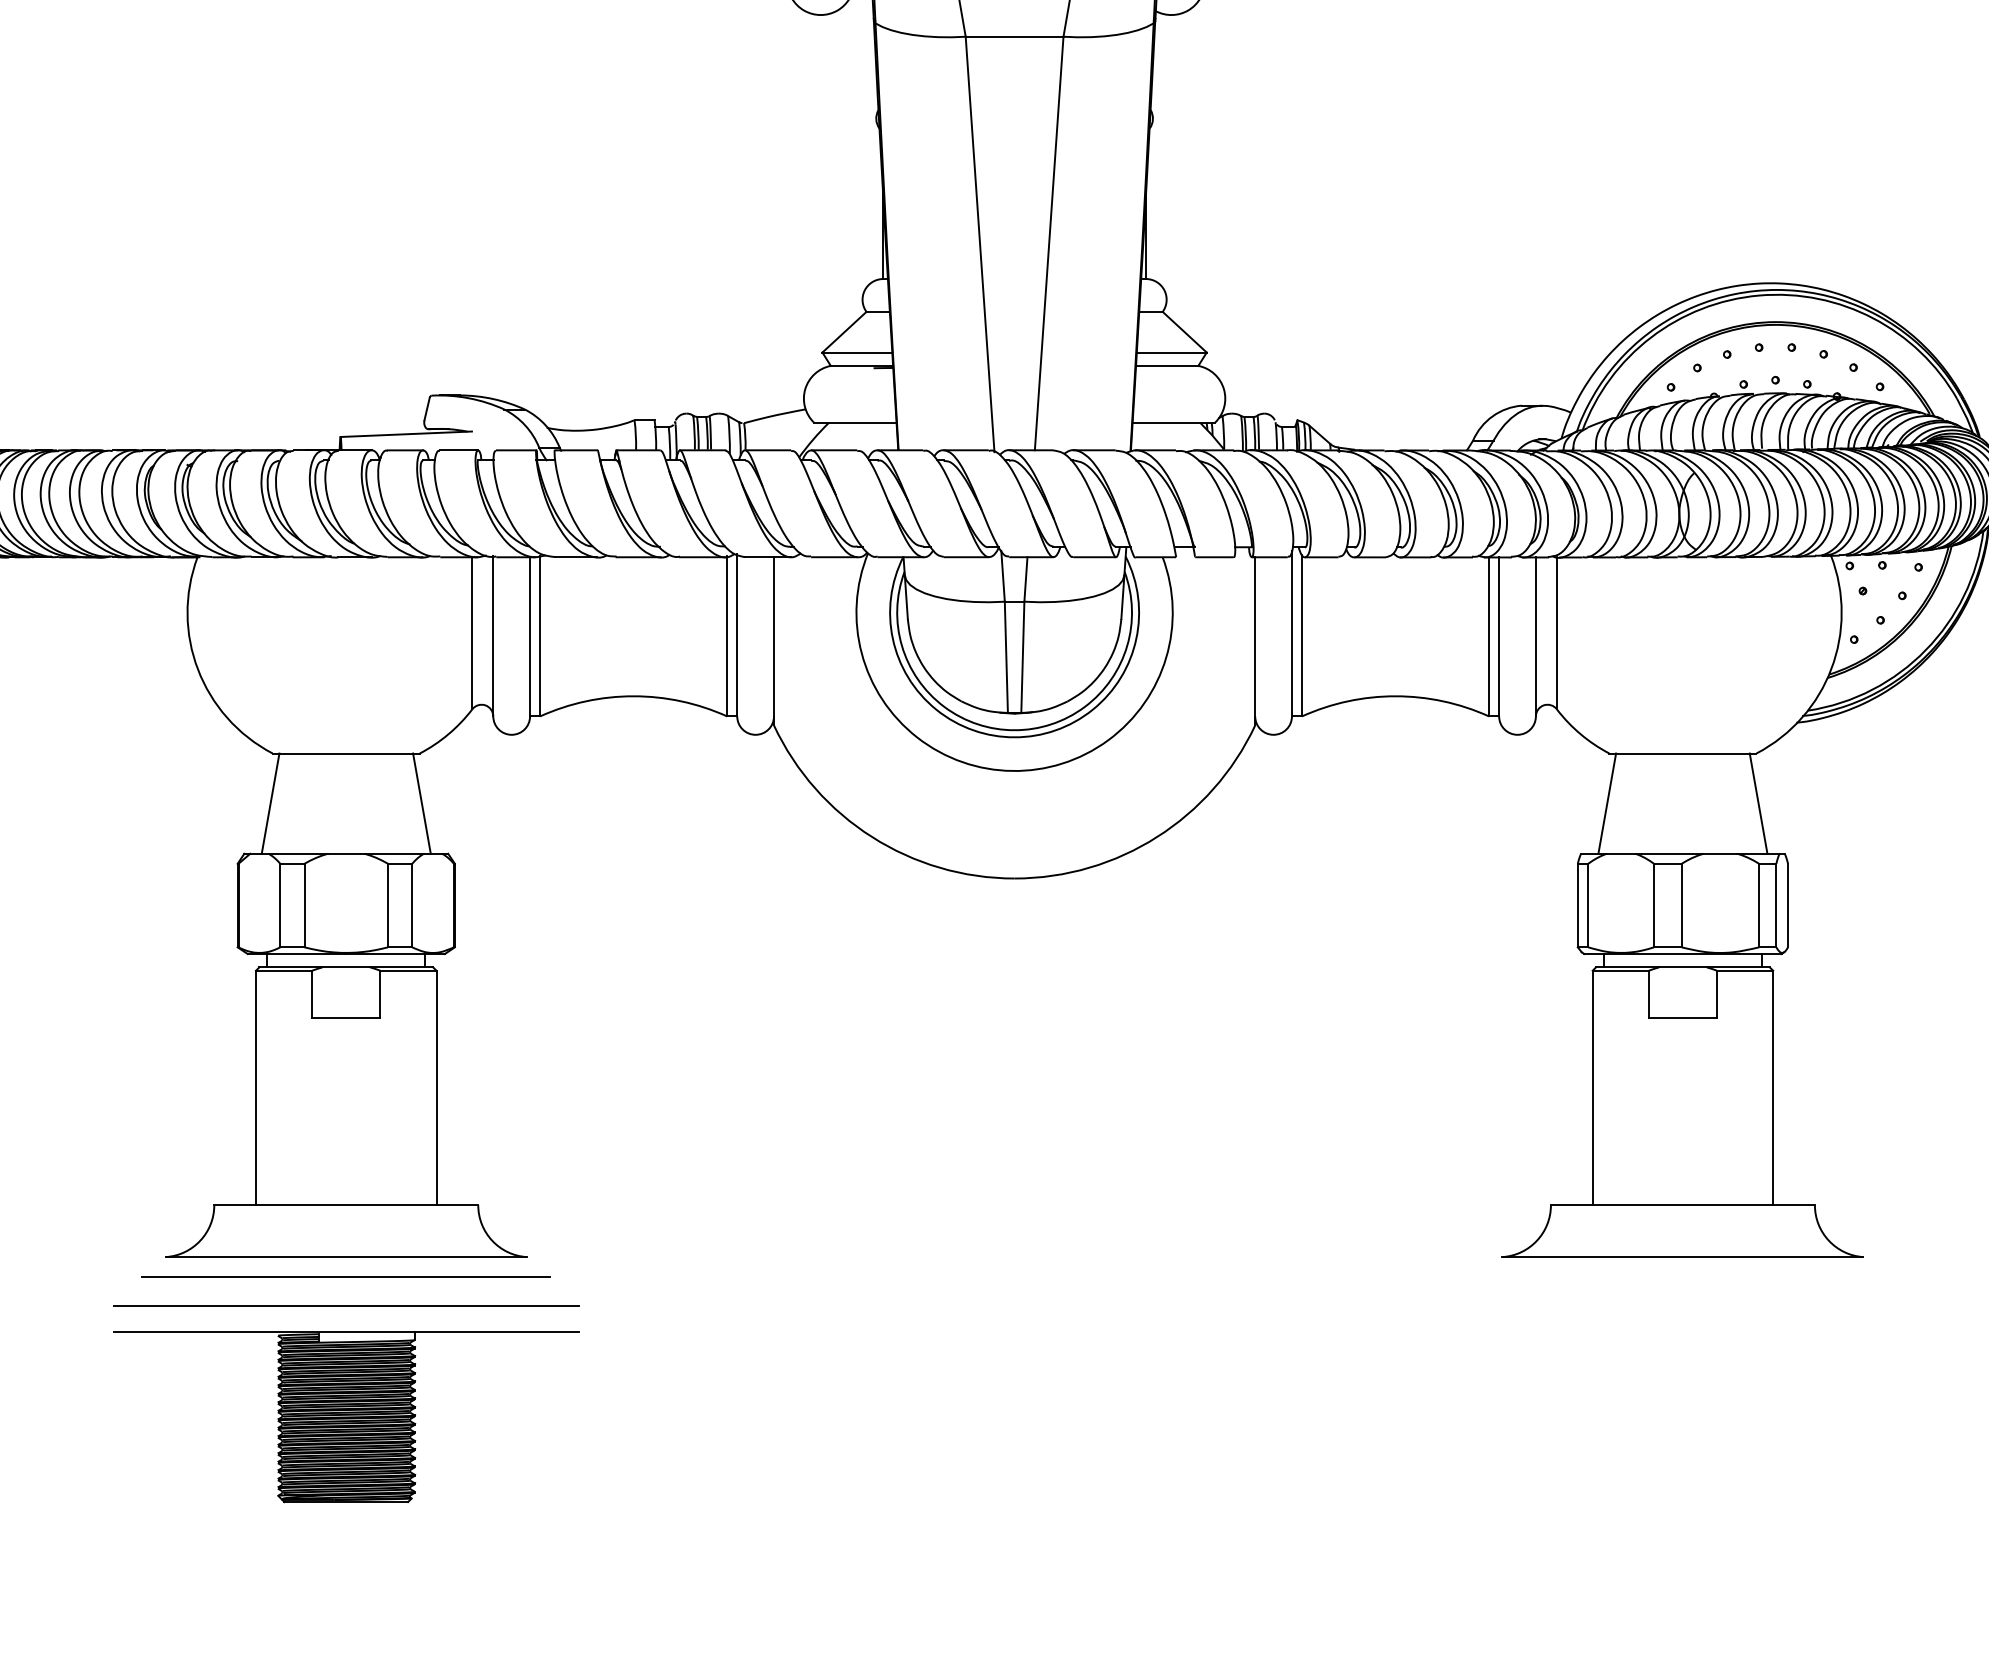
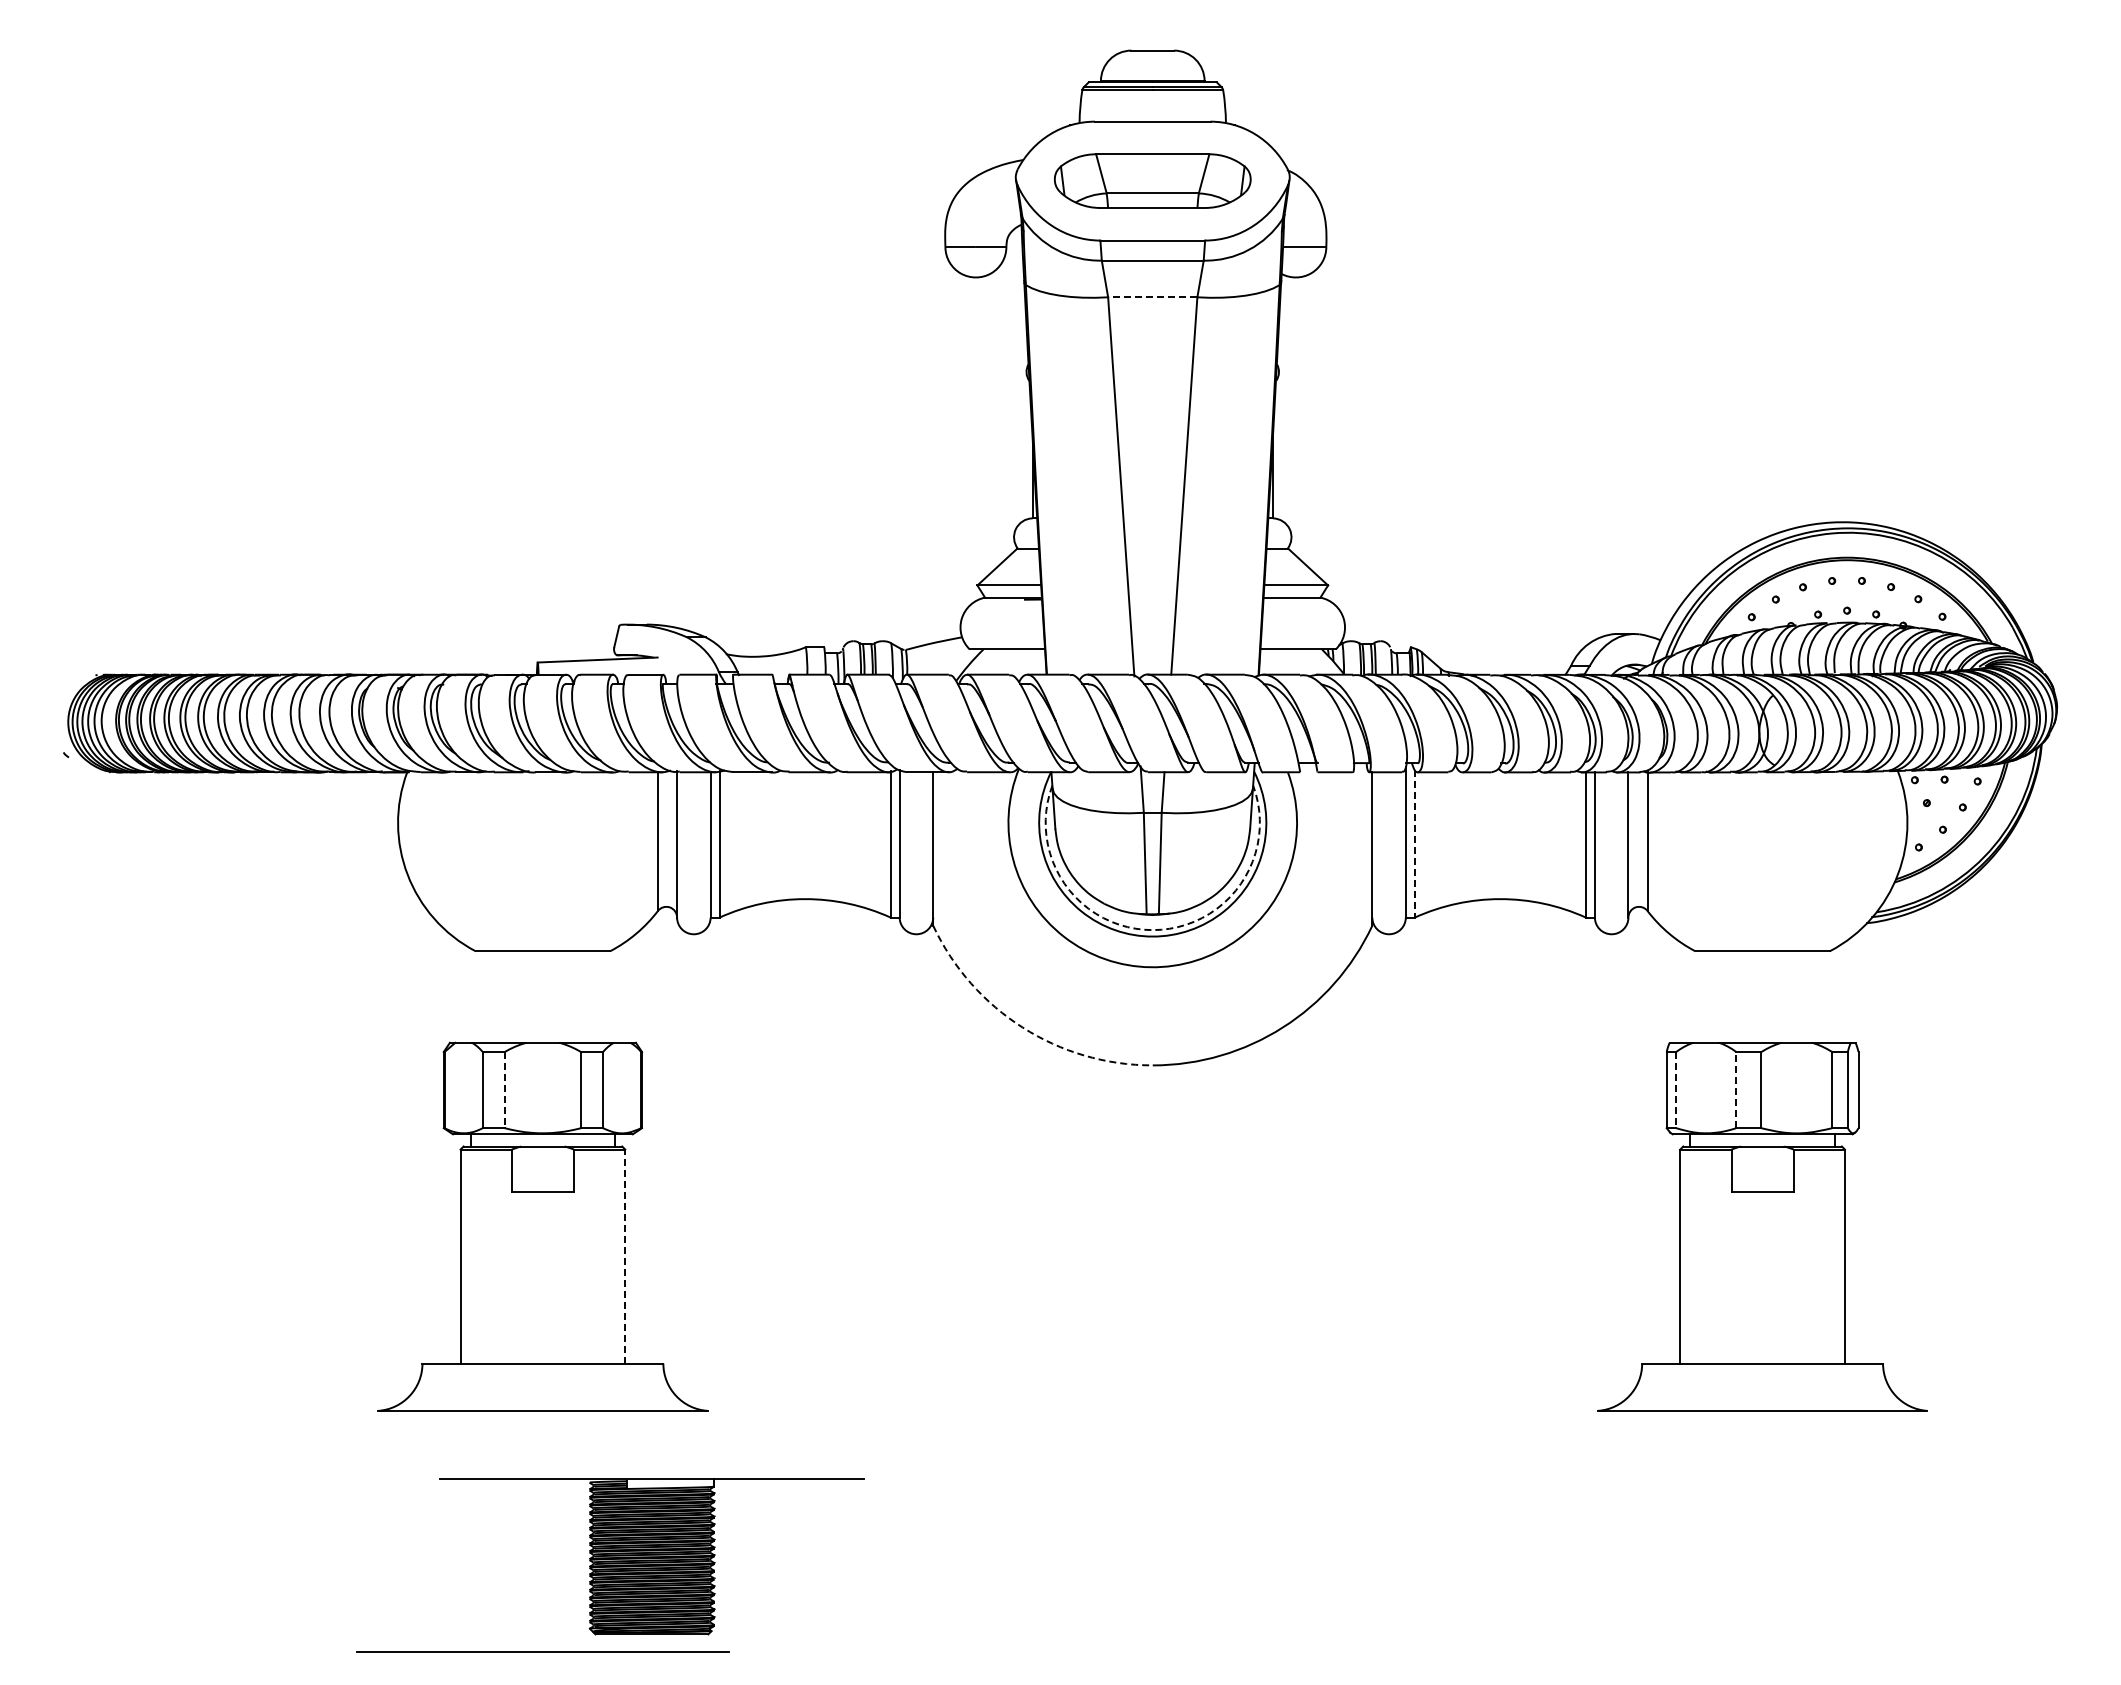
line: (1014, 36) -> (1152, 297), solid -> dashed
line: (1301, 635) -> (1414, 843), solid -> dashed
arc: (1014, 730) -> (1152, 930), solid -> dashed
line: (270, 803) -> (473, 996), removed
line: (421, 803) -> (611, 996), removed
line: (1607, 803) -> (1693, 996), removed
line: (1758, 803) -> (1831, 996), removed
arc: (871, 836) -> (1022, 1027), solid -> dashed
line: (1654, 904) -> (1736, 1089), solid -> dashed
line: (304, 906) -> (504, 1090), solid -> dashed
line: (1588, 906) -> (1676, 1090), solid -> dashed
line: (436, 1087) -> (625, 1256), solid -> dashed
line: (345, 1276) -> (542, 1651), moved
line: (345, 1306) -> (542, 1455), removed
part: (345, 1416) -> (651, 1556), moved

